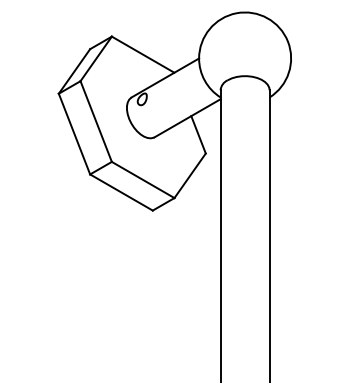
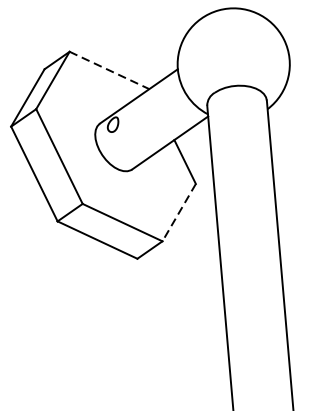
line: (143, 54) -> (109, 70), solid -> dashed
line: (189, 176) -> (178, 213), solid -> dashed

